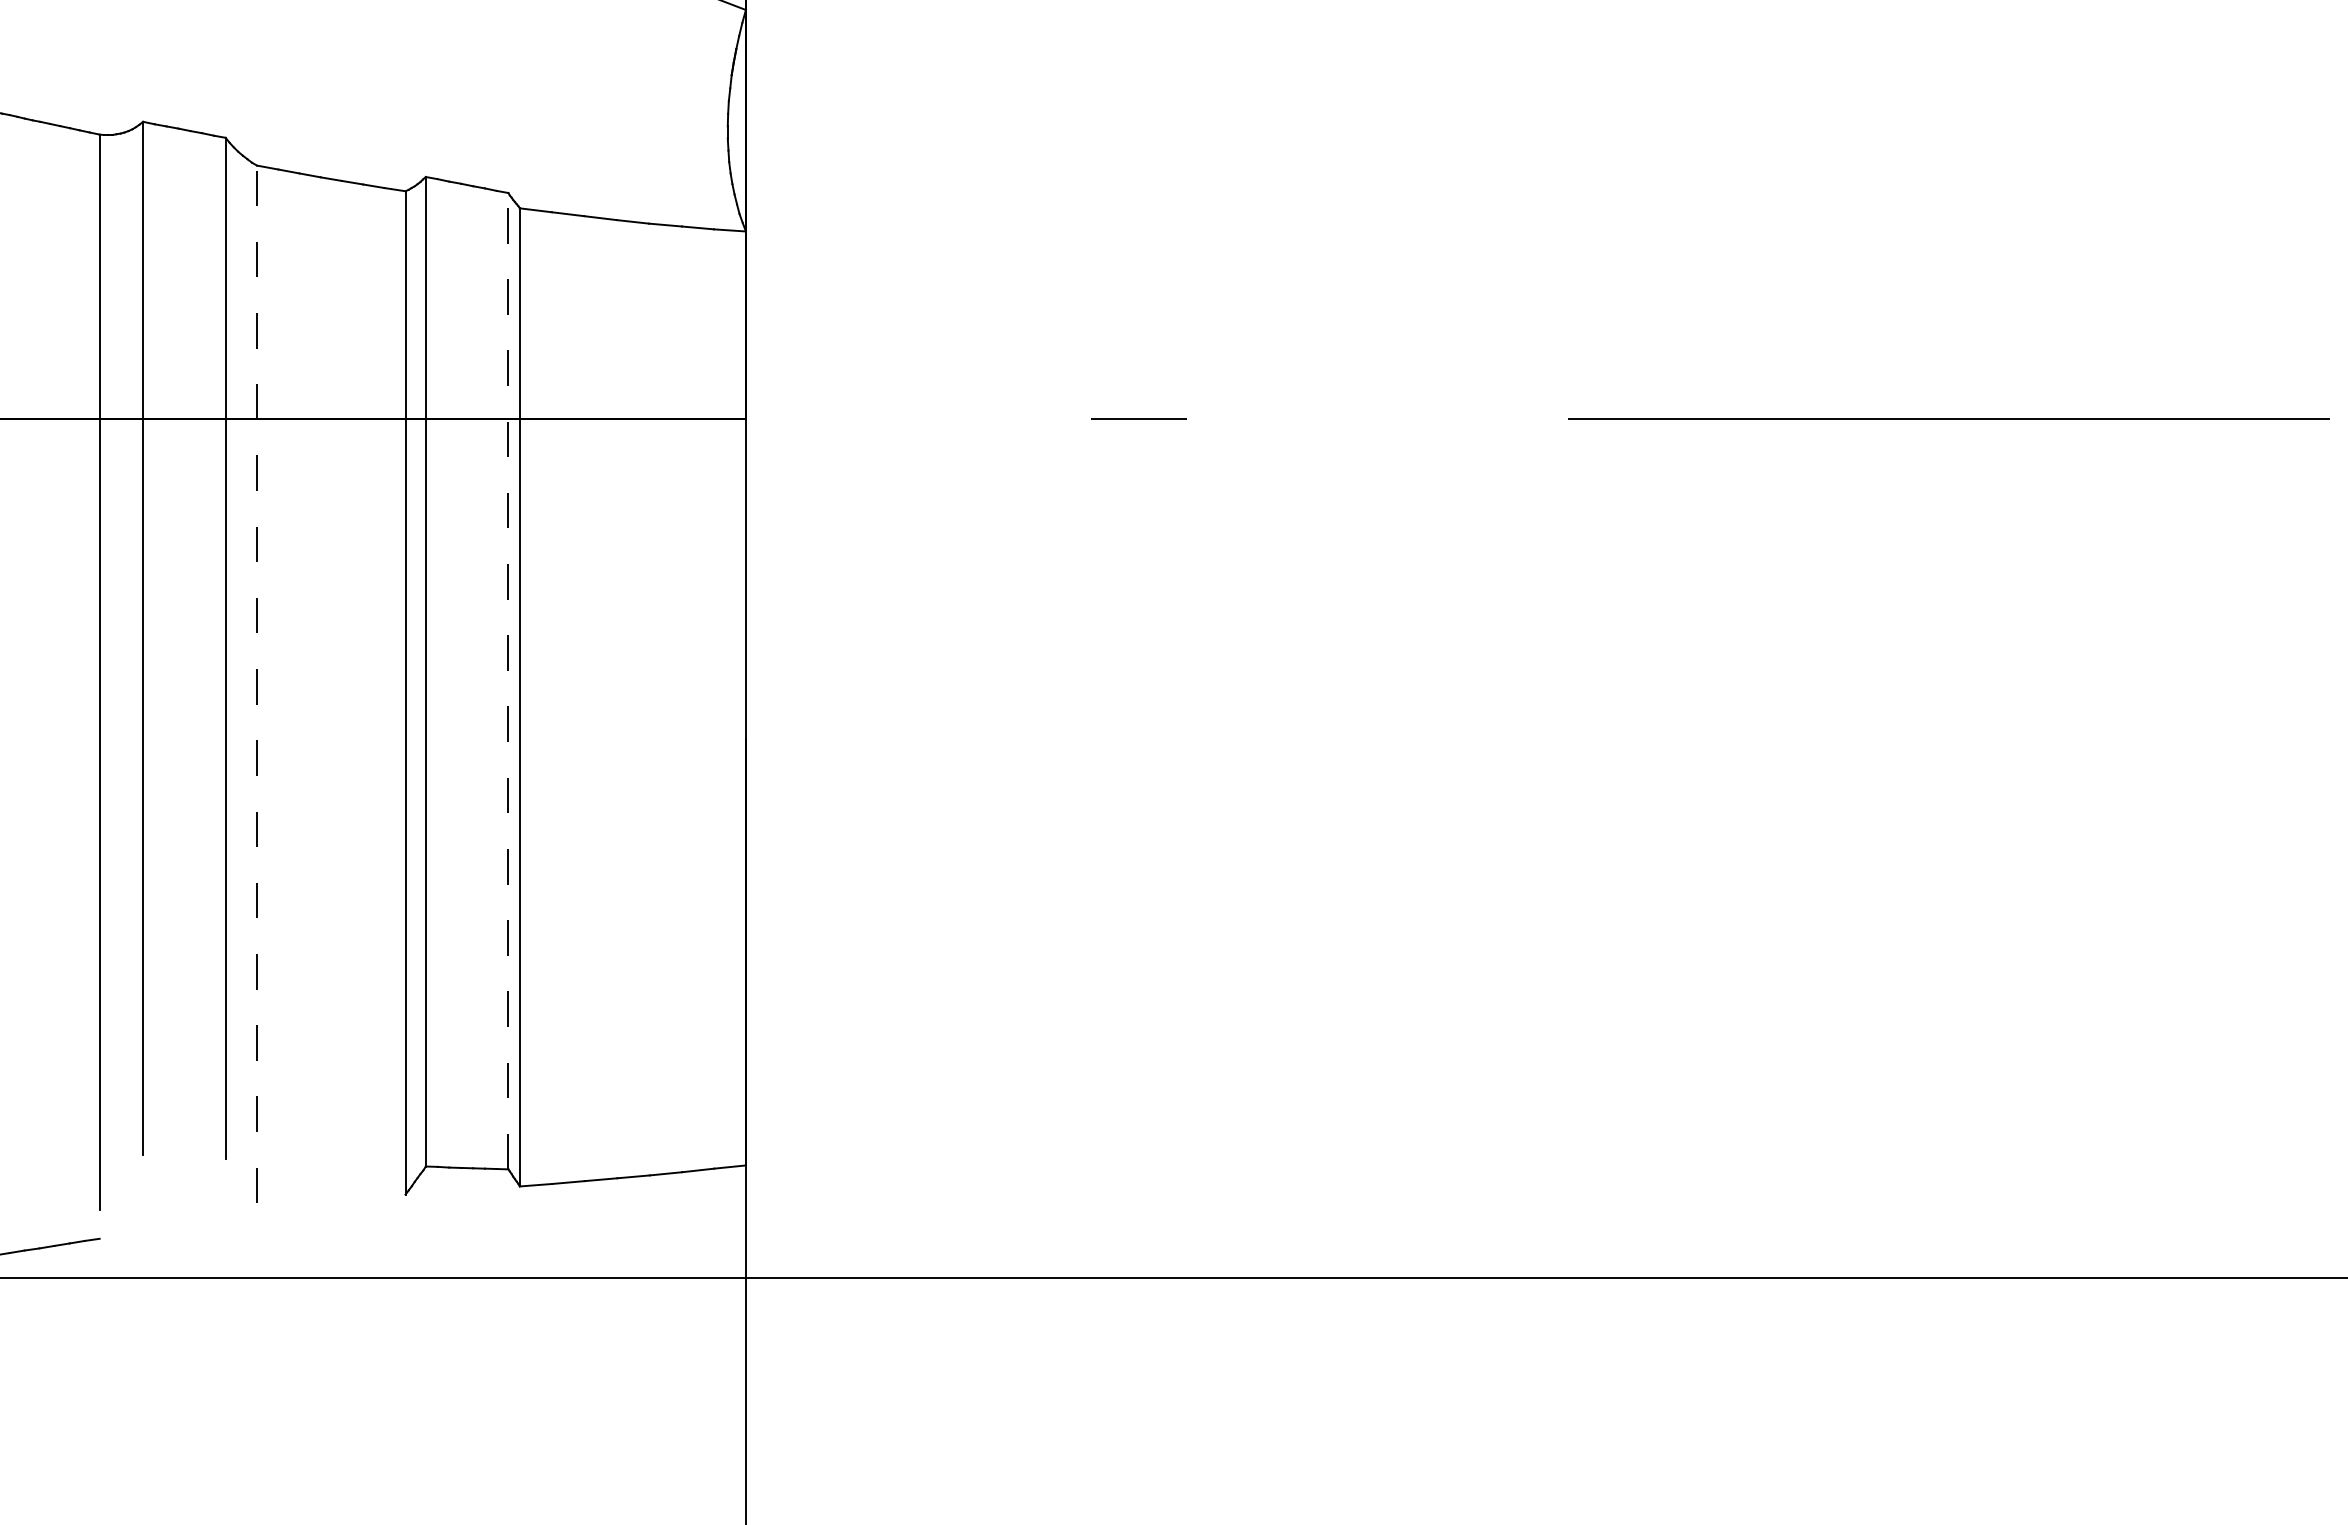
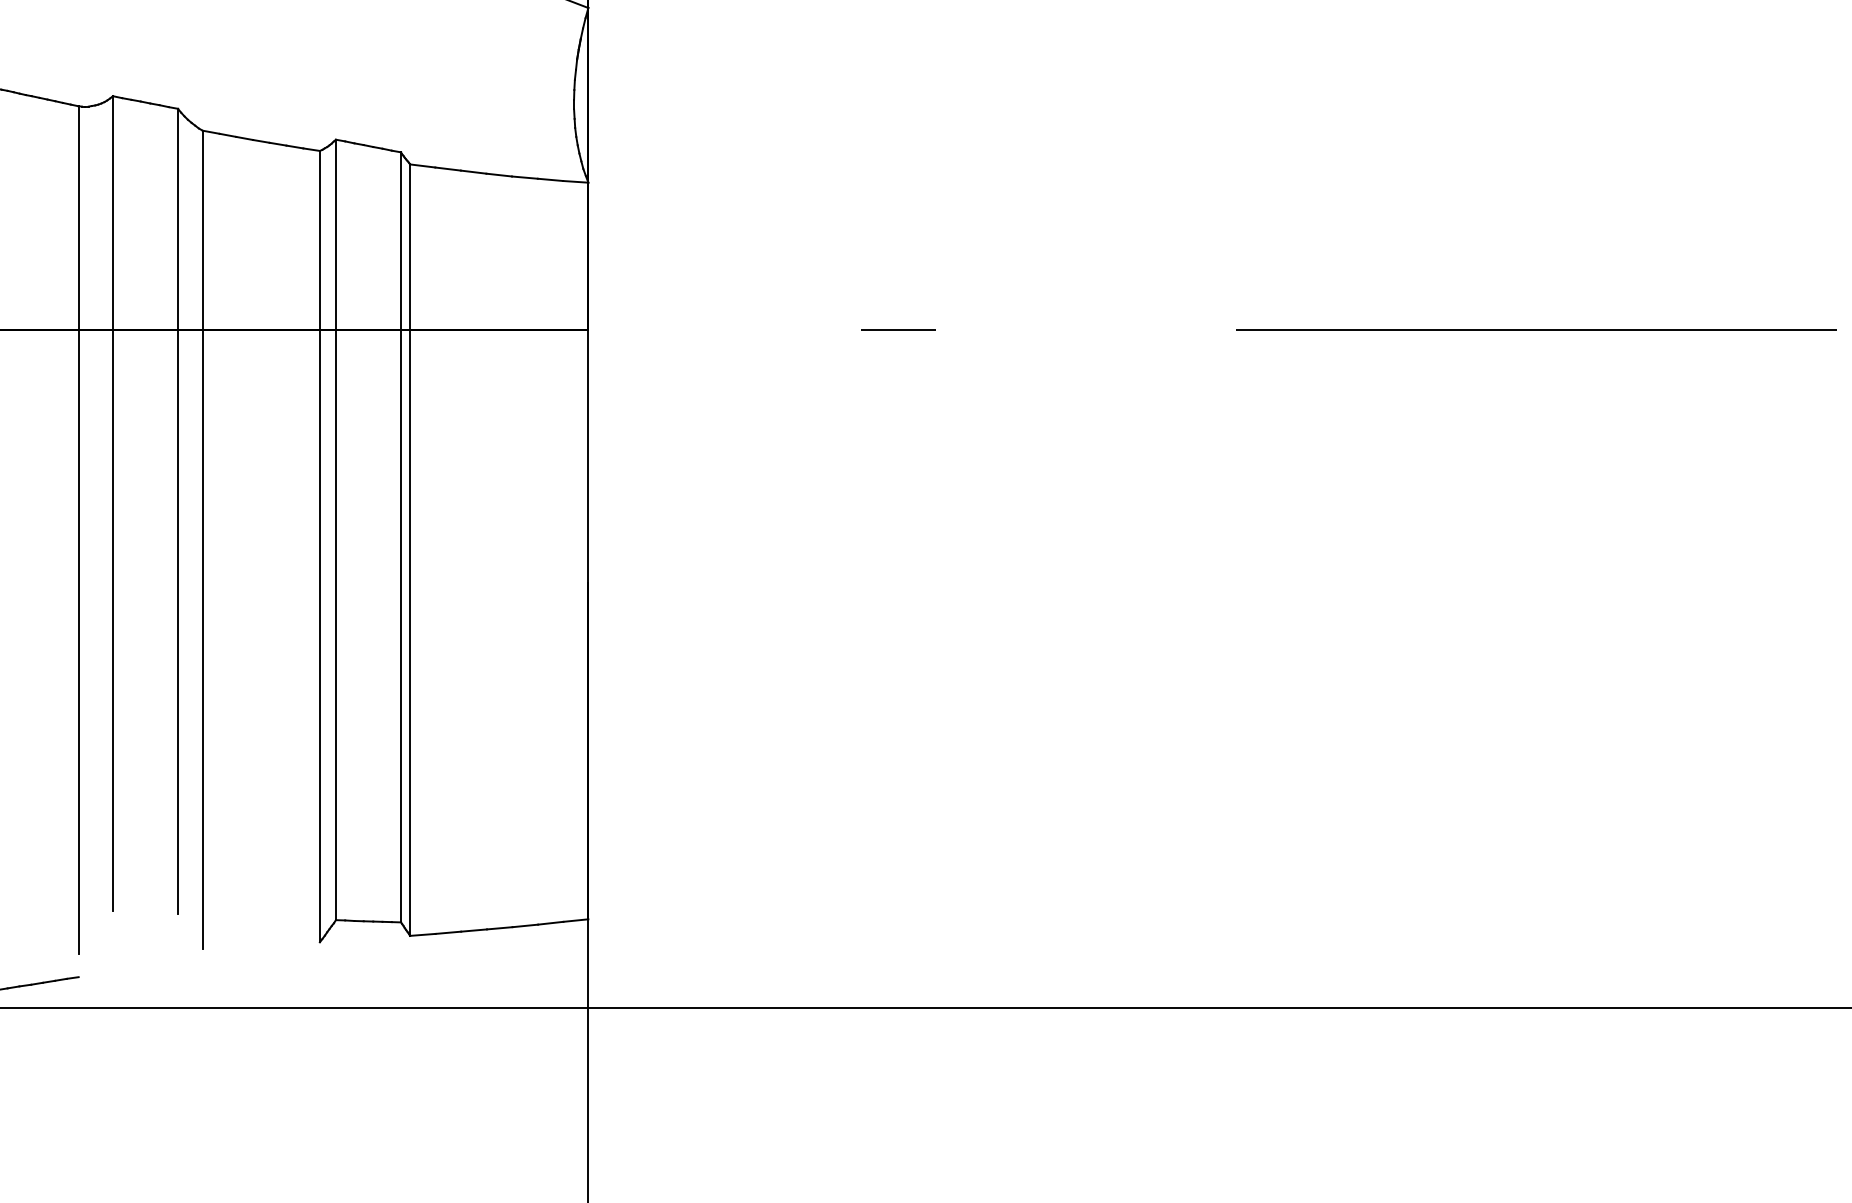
line: (508, 680) -> (401, 536), dashed -> solid
line: (257, 684) -> (203, 539), dashed -> solid

